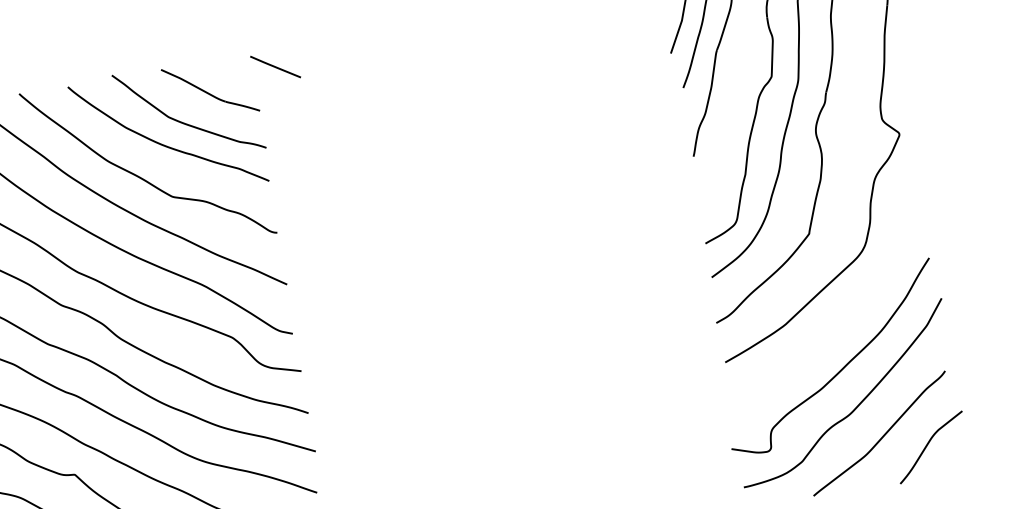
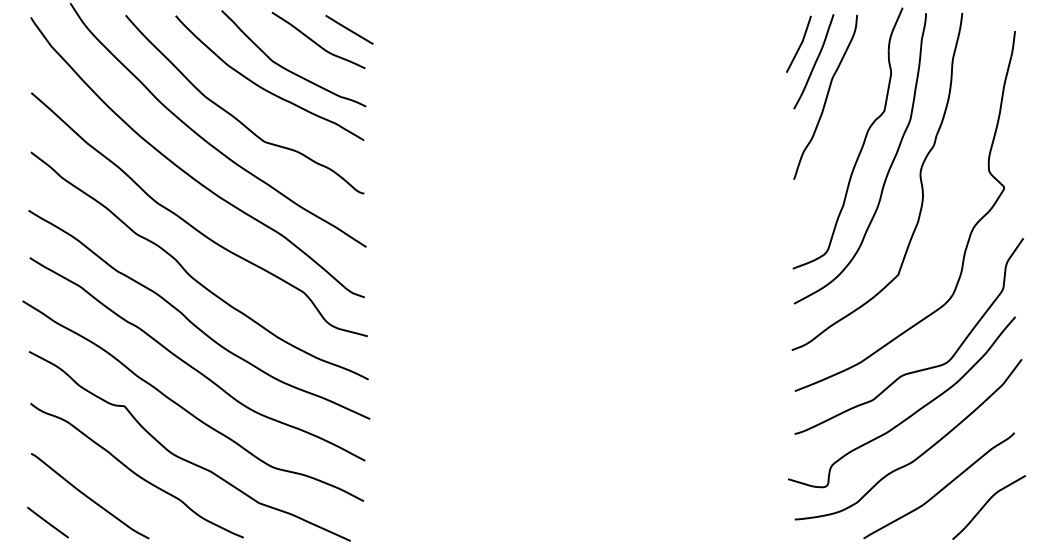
line: (275, 66) -> (349, 29), moved
curve: (839, 324) -> (915, 370), added

